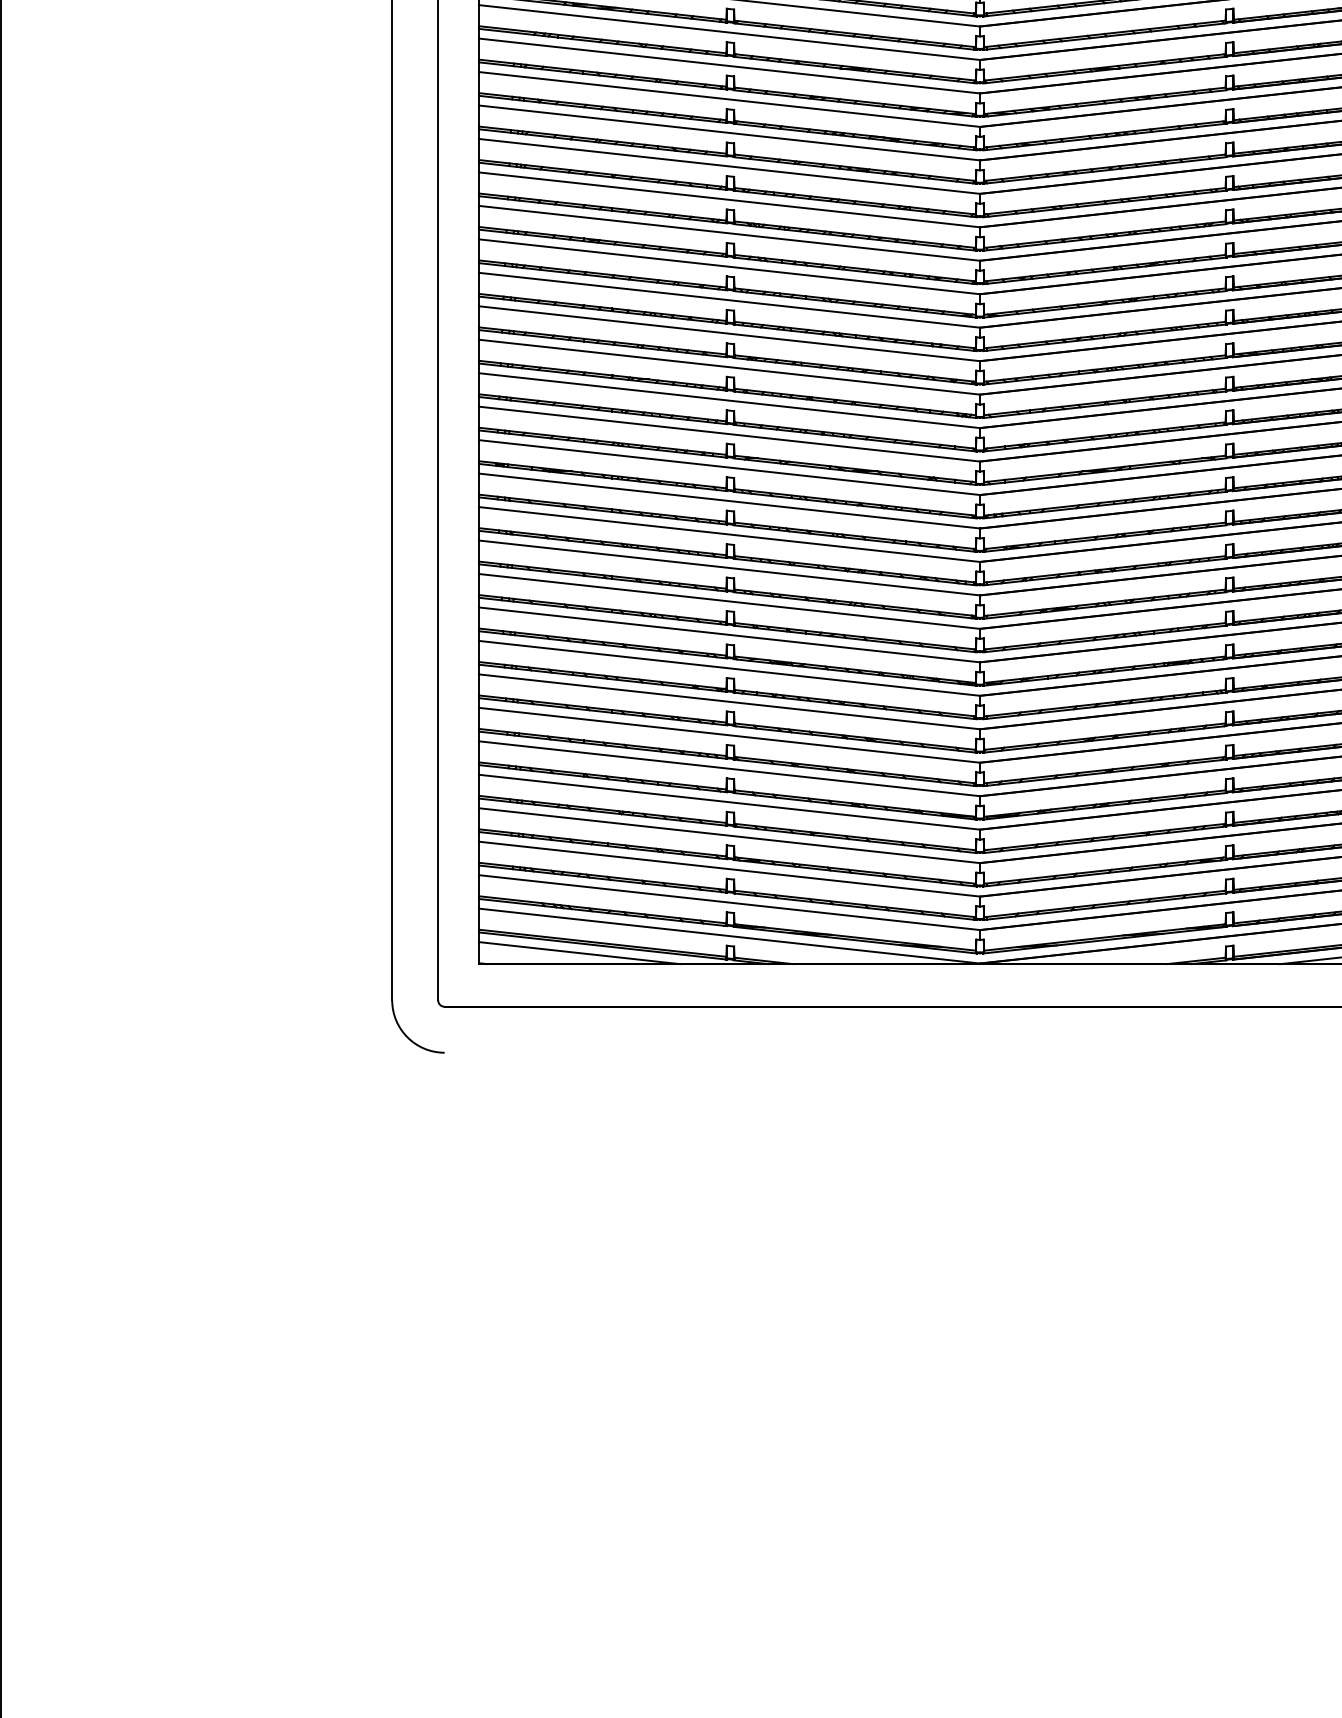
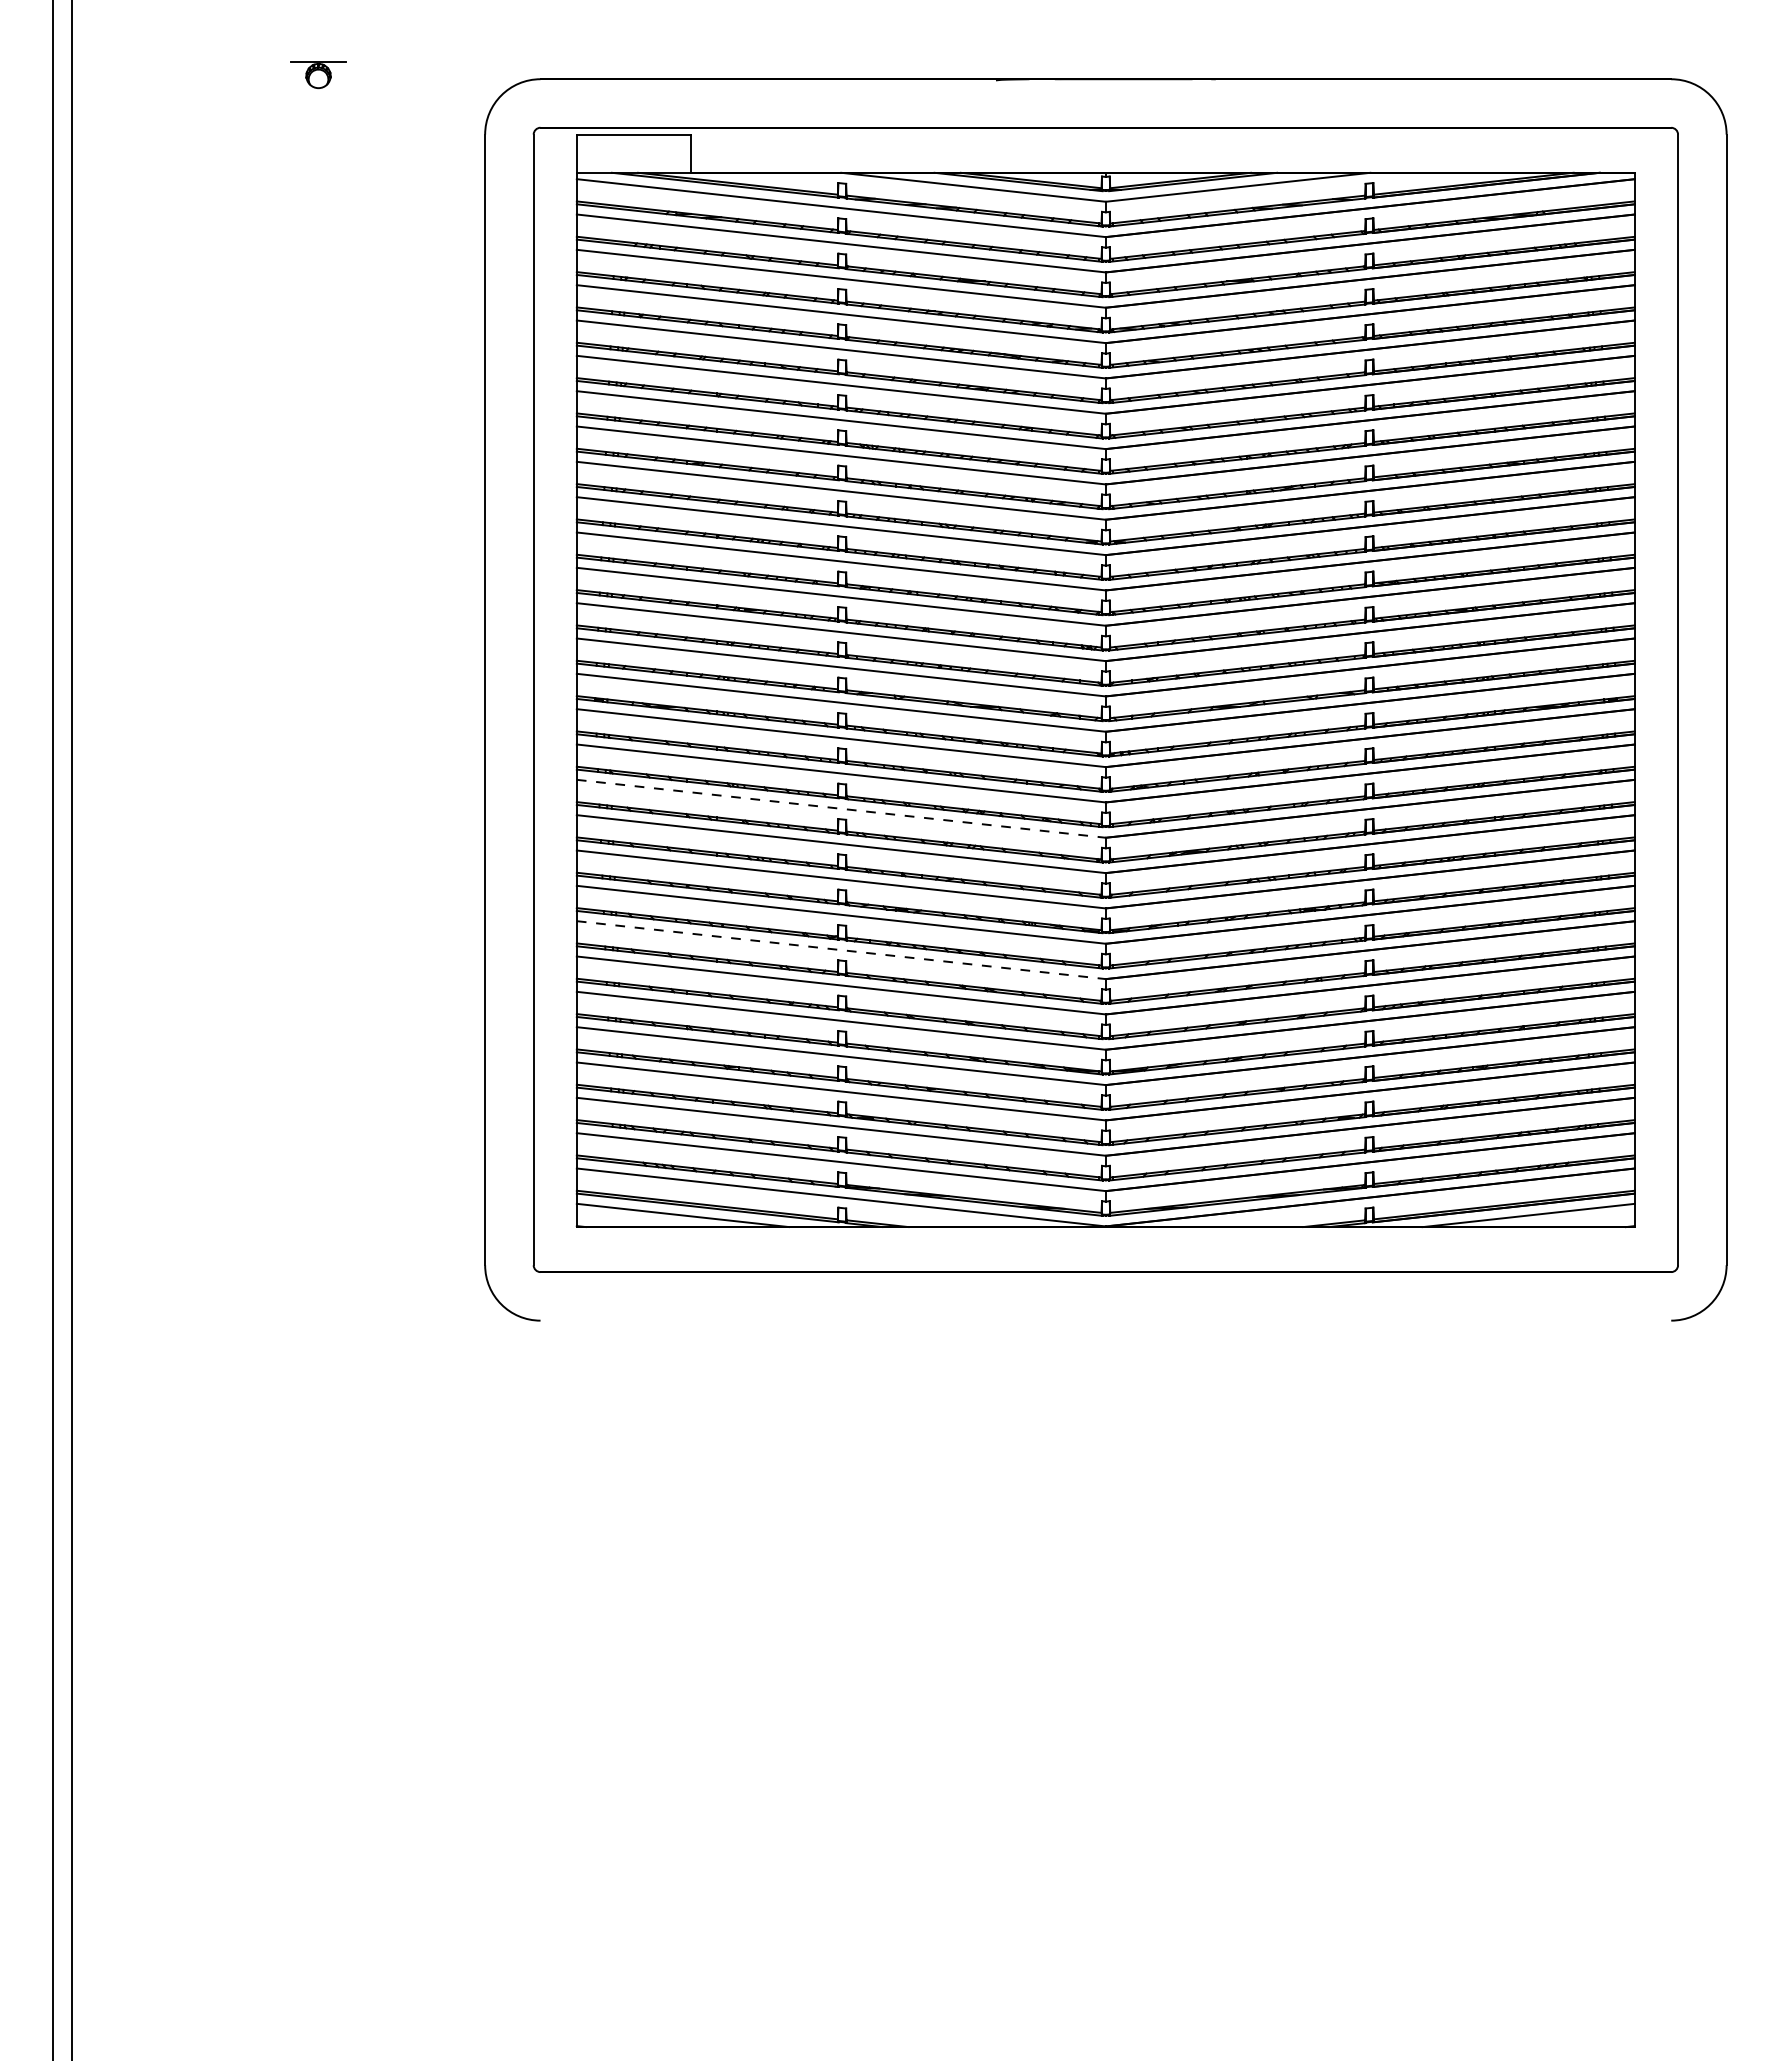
line: (729, 567) -> (841, 808), solid -> dashed
line: (729, 702) -> (841, 950), solid -> dashed

